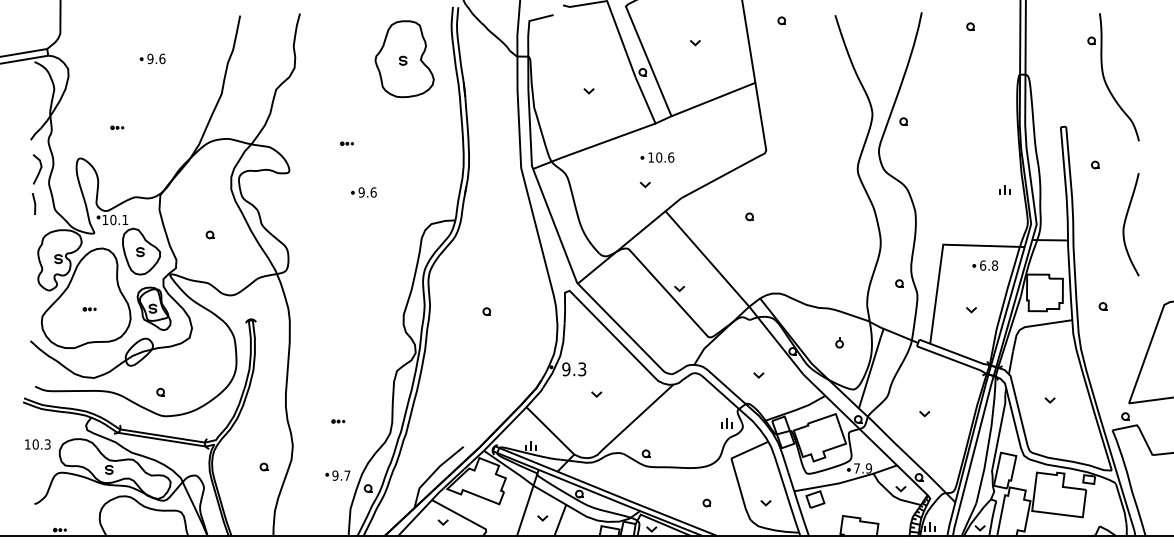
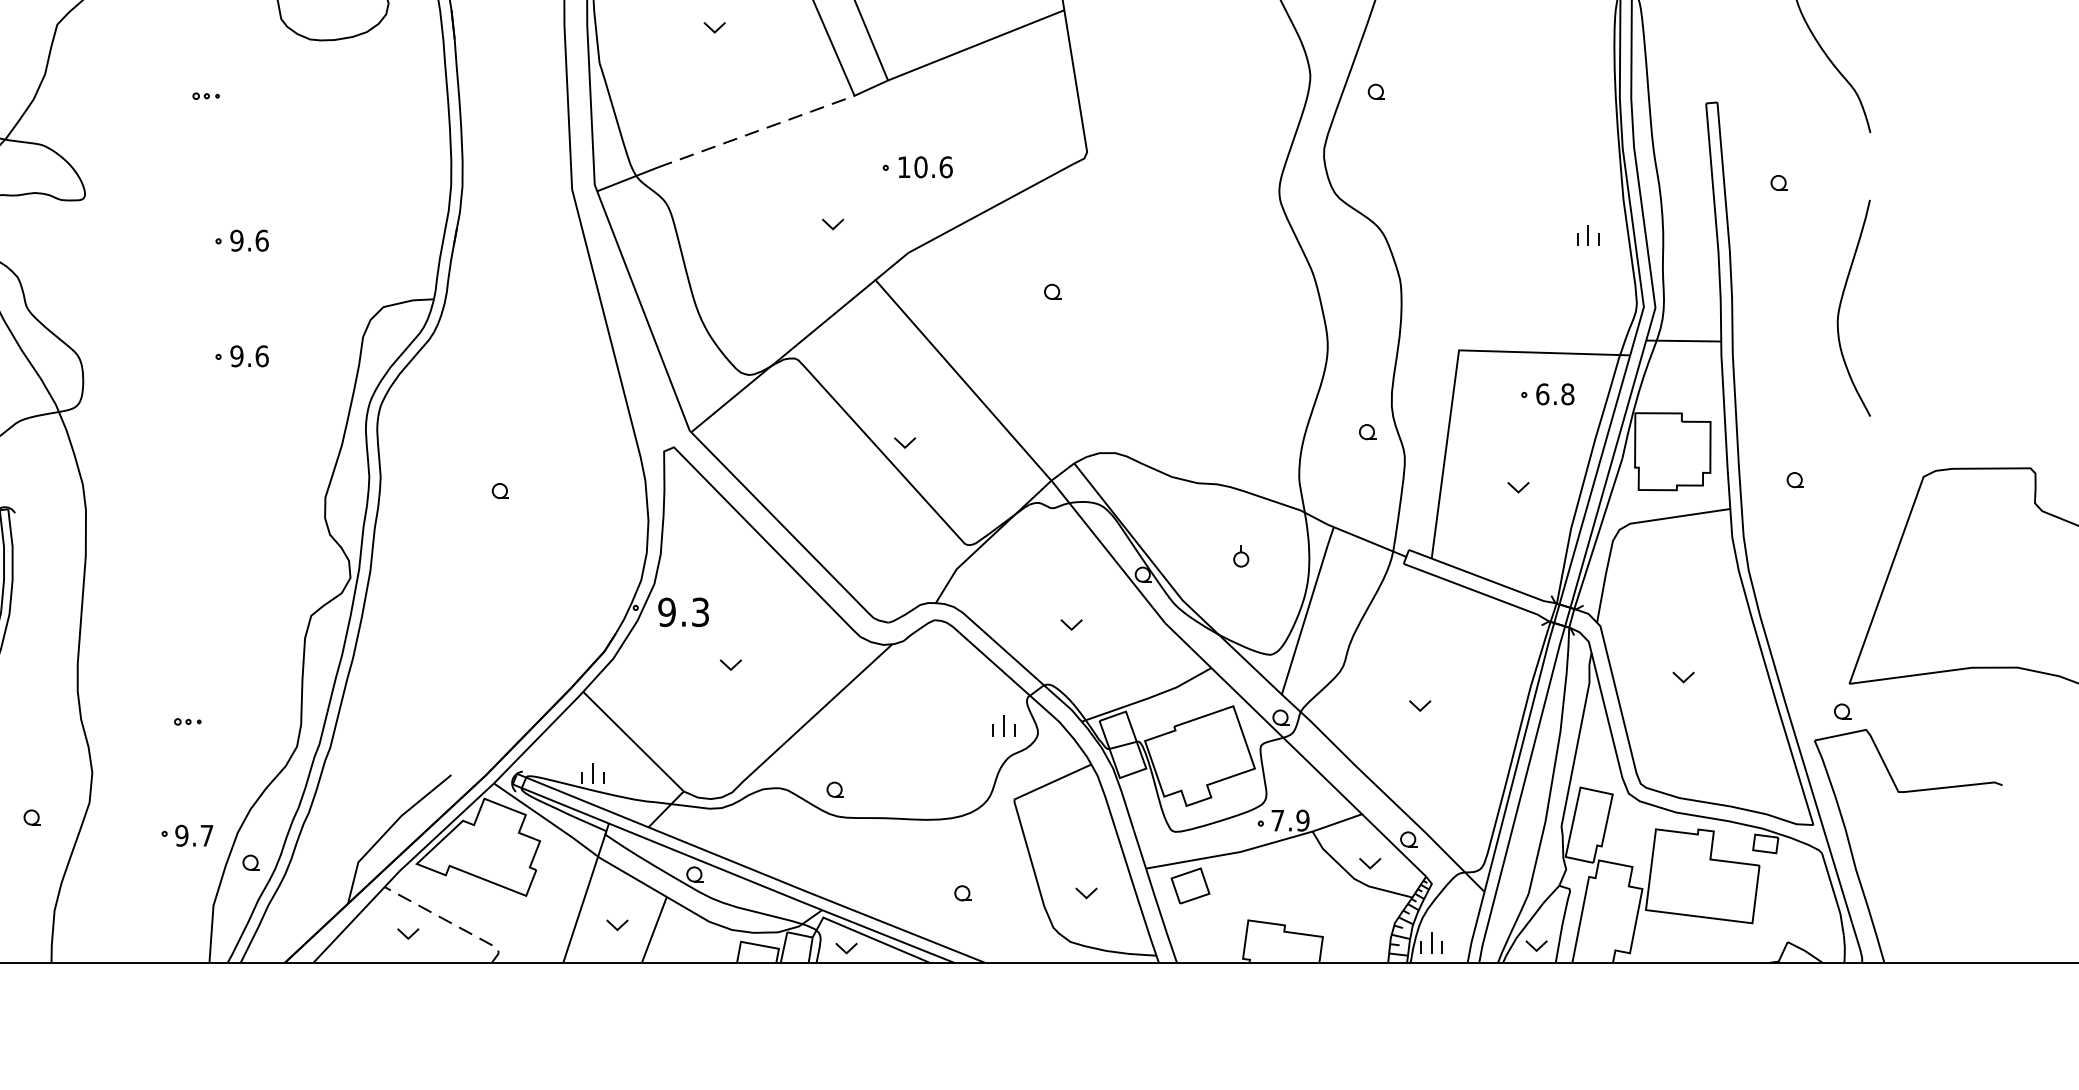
line: (608, 140) -> (755, 131), solid -> dashed
part: (346, 143) -> (205, 95), moved
part: (657, 157) -> (917, 167), moved
part: (363, 247) -> (240, 356), added
line: (463, 517) -> (450, 923), solid -> dashed

